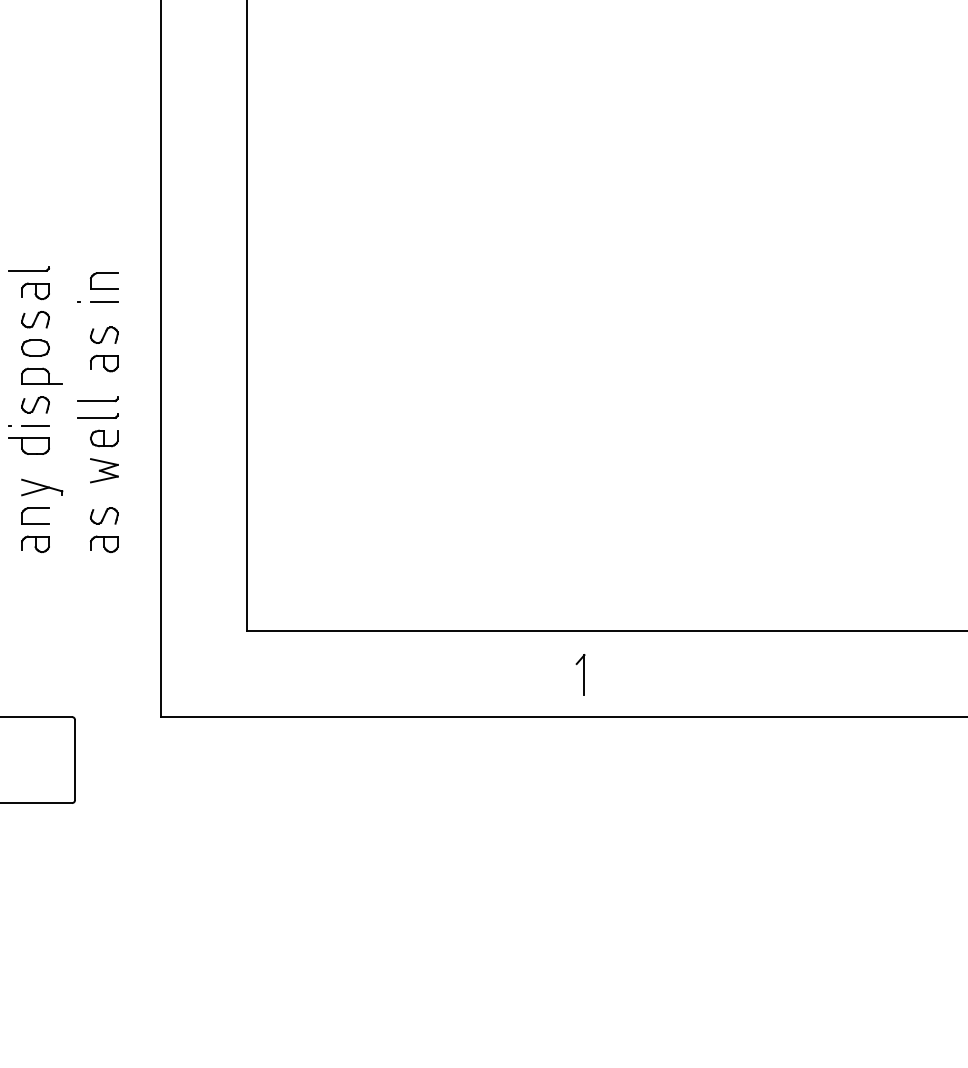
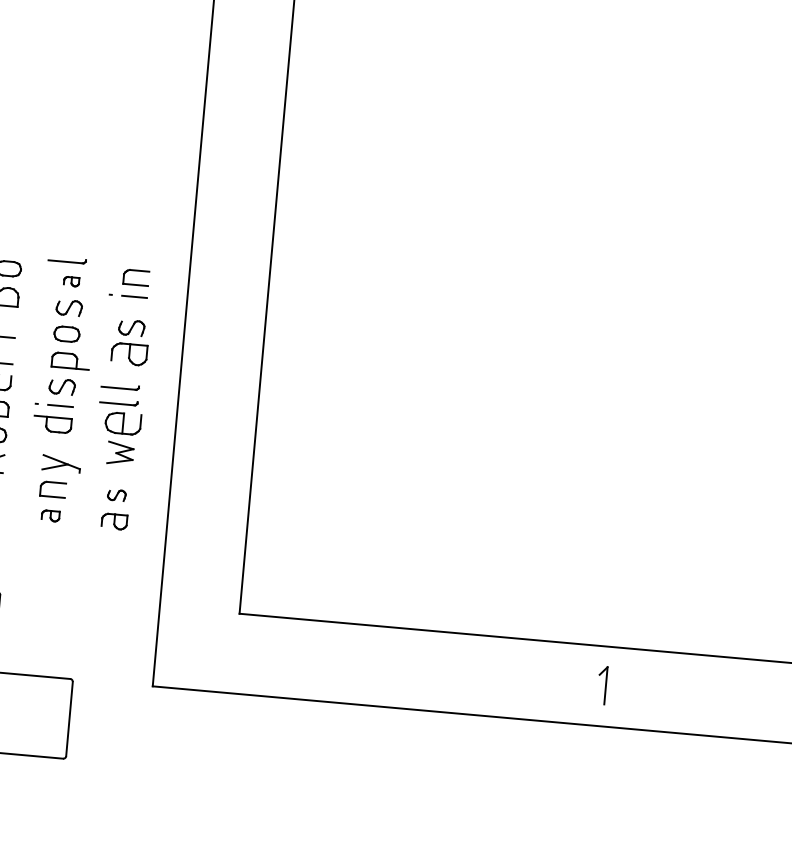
part: (35, 291) -> (71, 281), size x0.6
part: (104, 363) -> (129, 354), size x1.4
part: (104, 438) -> (123, 423), size x1.4
part: (104, 515) -> (116, 494), size x0.7
part: (35, 544) -> (50, 516), size x0.7
part: (580, 674) -> (602, 684), moved

